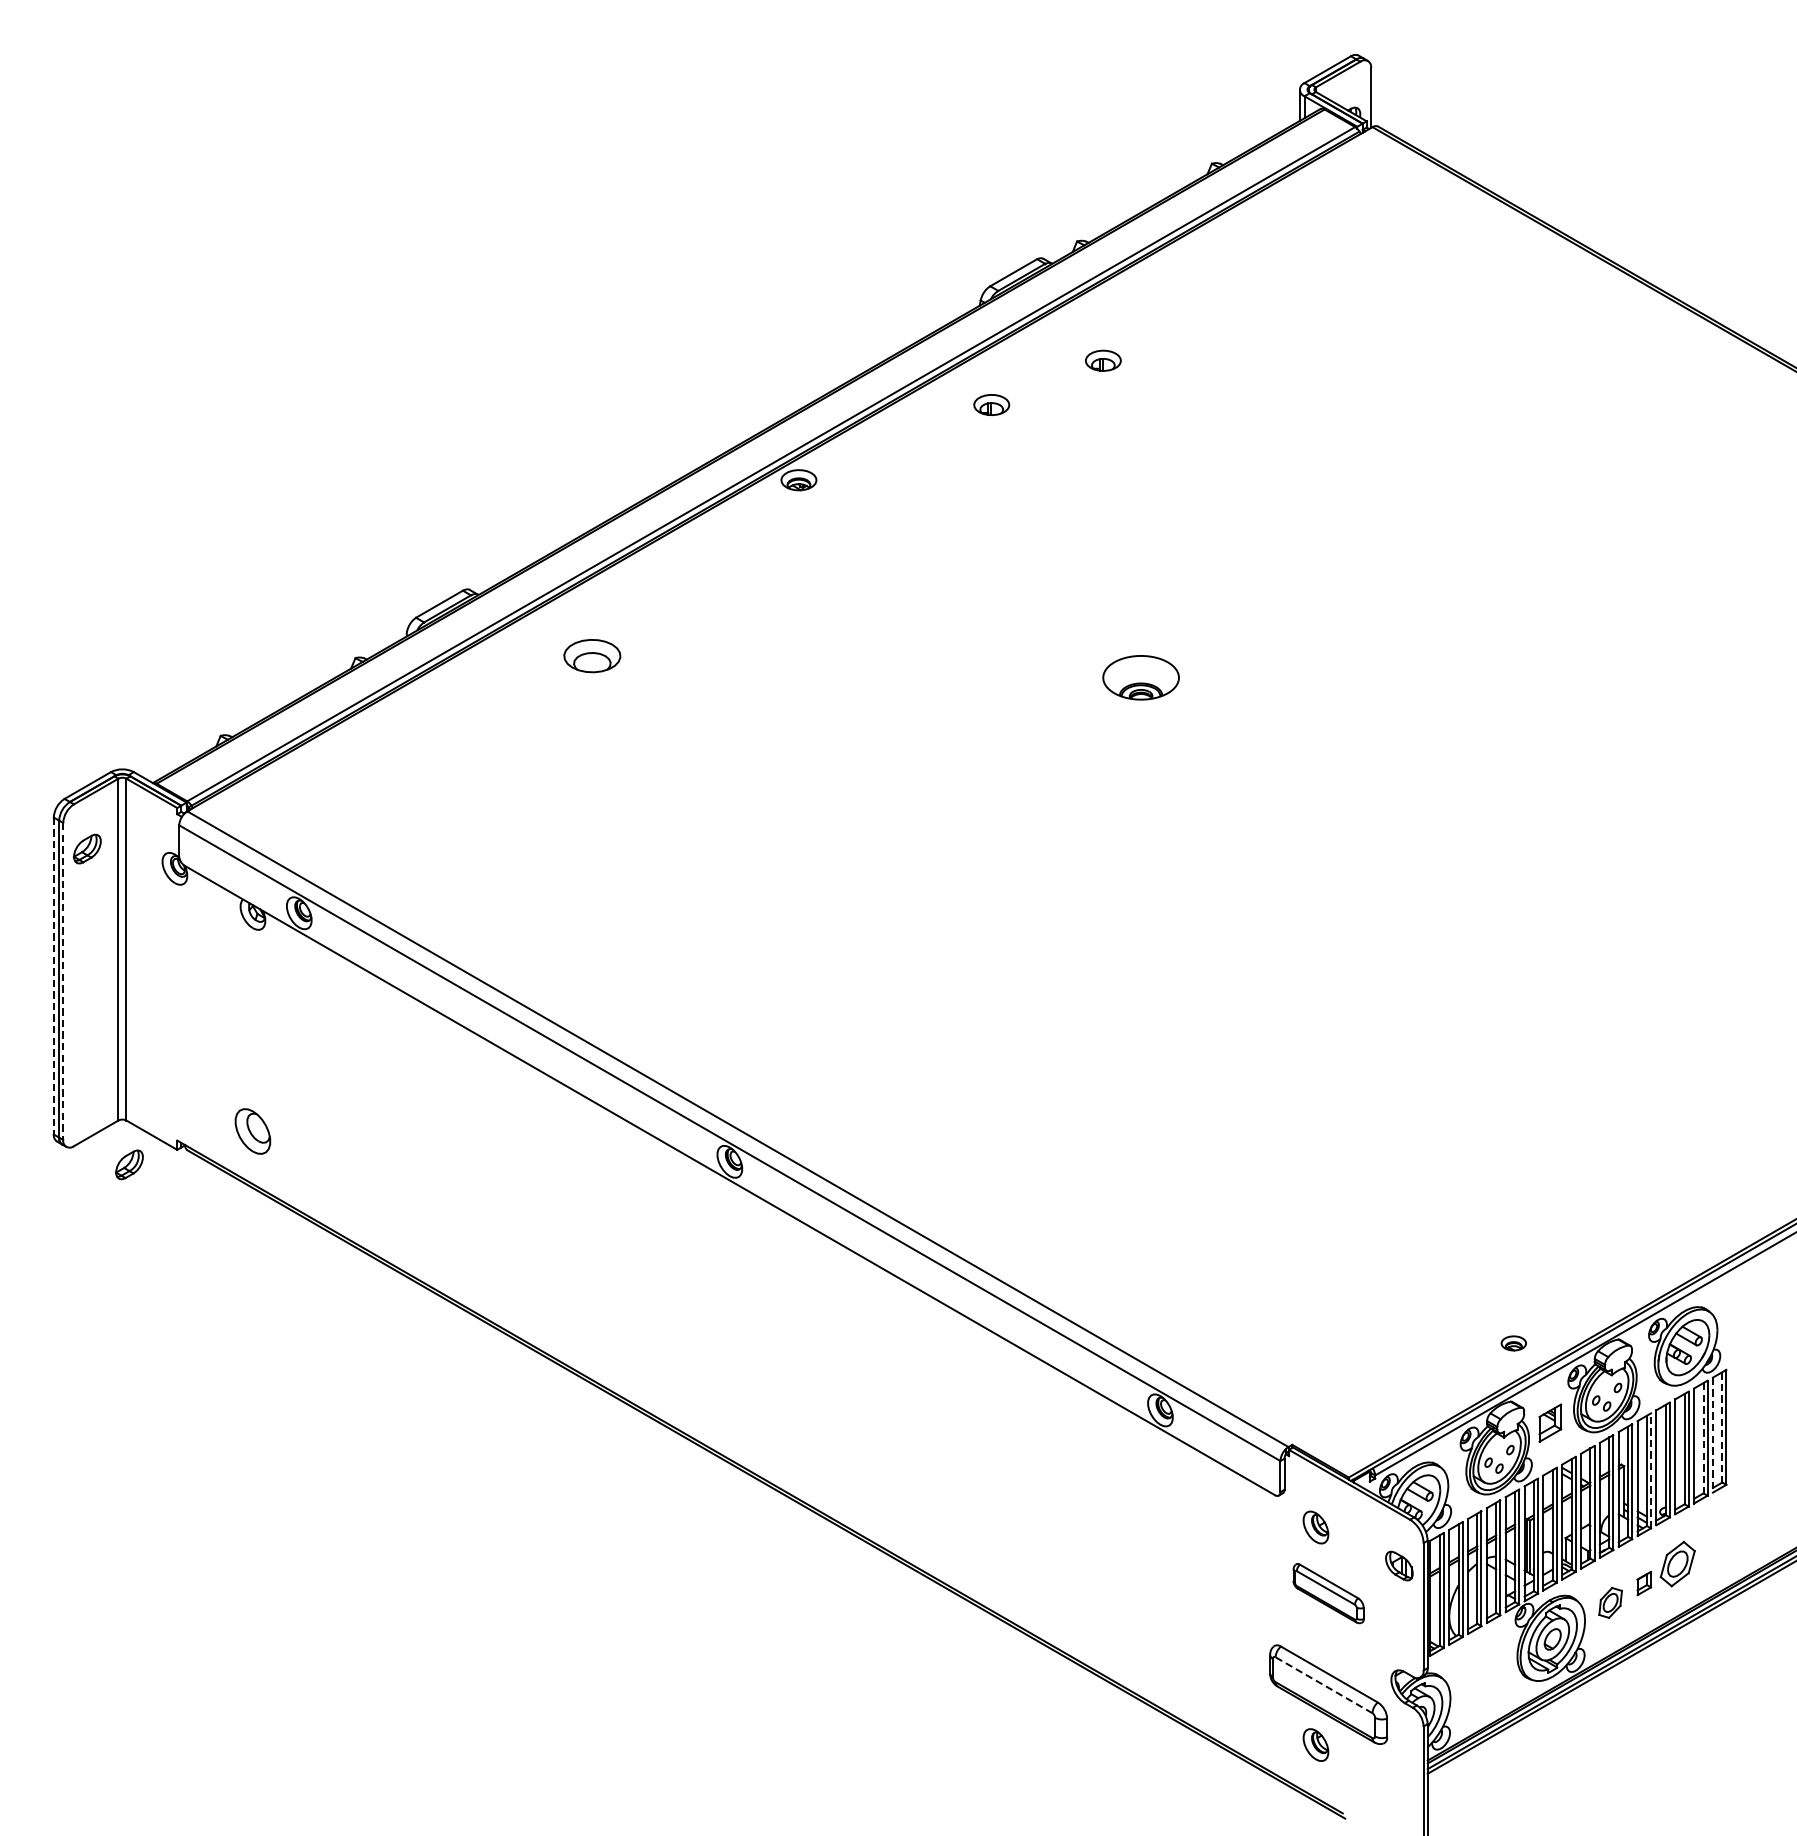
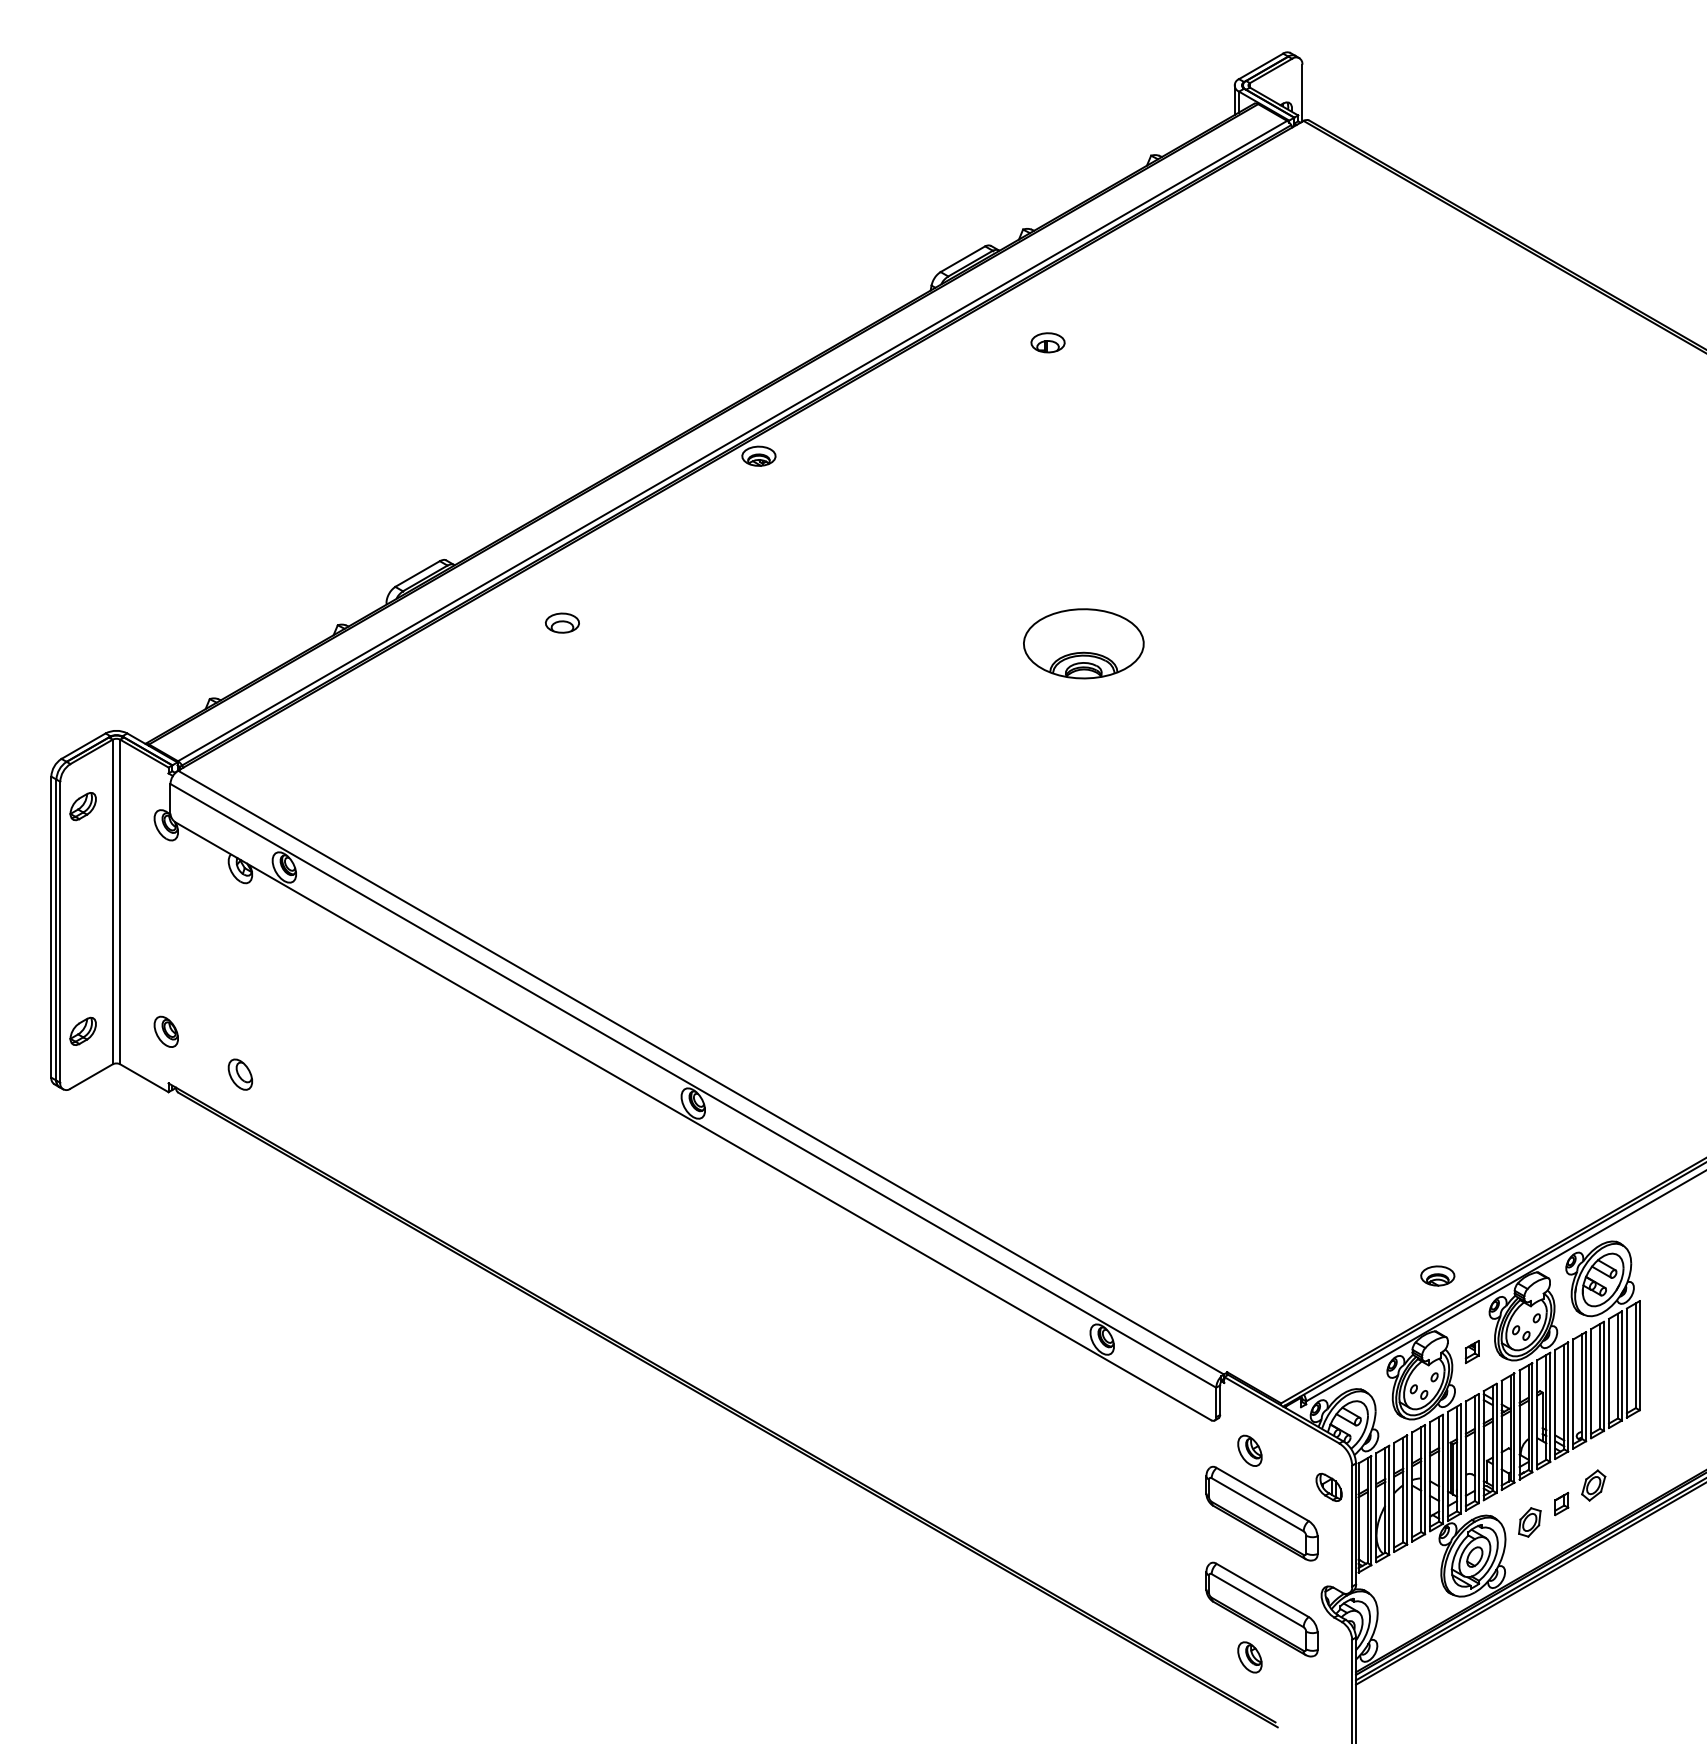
part: (991, 404) -> (941, 384), removed
part: (591, 655) -> (561, 622), size x0.62
part: (1140, 677) -> (1083, 643), size x1.67
line: (53, 976) -> (51, 927), dashed -> solid
line: (63, 981) -> (60, 932), dashed -> solid
part: (174, 1085) -> (165, 1031), added
part: (253, 1131) -> (240, 1074), size x0.71
part: (128, 1163) -> (82, 1030), moved
part: (1513, 1342) -> (1437, 1275), size x1.43
part: (1549, 1423) -> (1471, 1352), size x0.62
line: (1721, 1428) -> (1635, 1356), dashed -> solid
line: (1712, 1435) -> (1626, 1363), dashed -> solid
line: (1702, 1438) -> (1617, 1366), dashed -> solid
line: (1651, 1471) -> (1568, 1397), dashed -> solid
part: (1677, 1564) -> (1593, 1485), size x0.71
part: (1328, 1593) -> (1261, 1513), size x1.67
line: (1323, 1685) -> (1257, 1600), dashed -> solid

